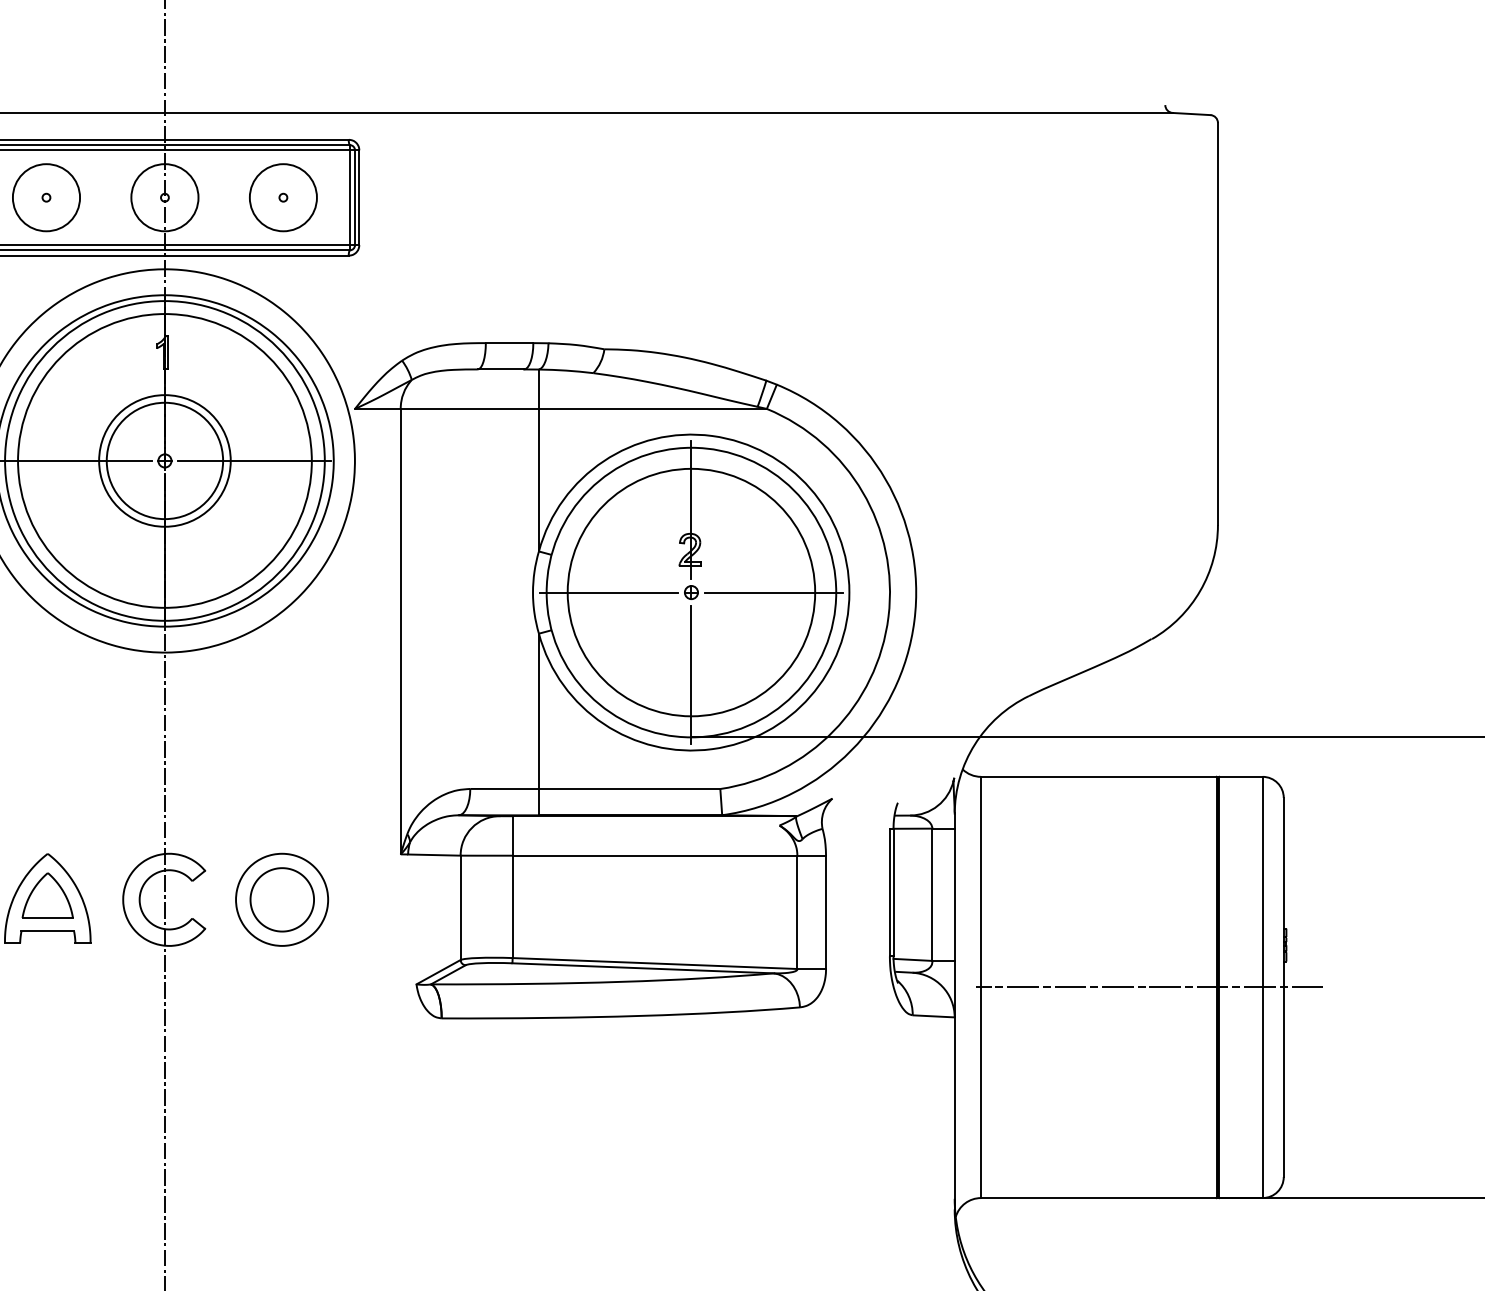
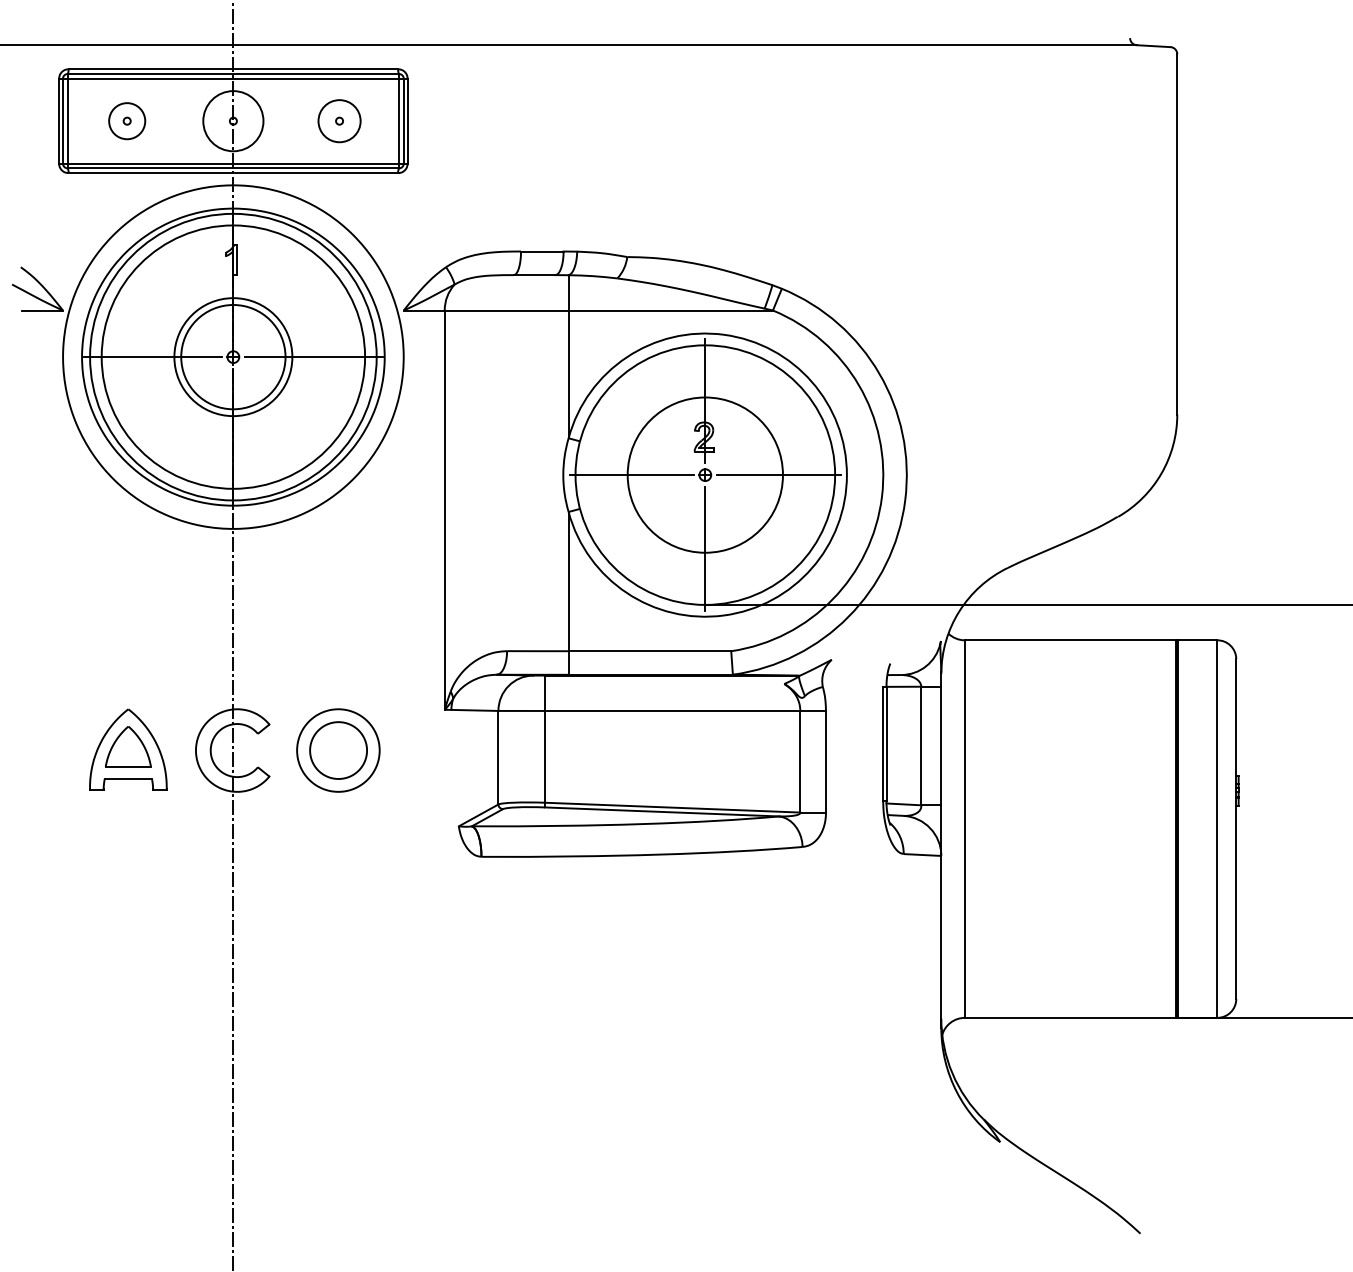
circle: (46, 198) -> (127, 121), size x0.6
circle: (283, 198) -> (339, 121), size x0.7
circle: (691, 592) -> (705, 475), size x0.7
line: (1149, 987) -> (1115, 829), removed

